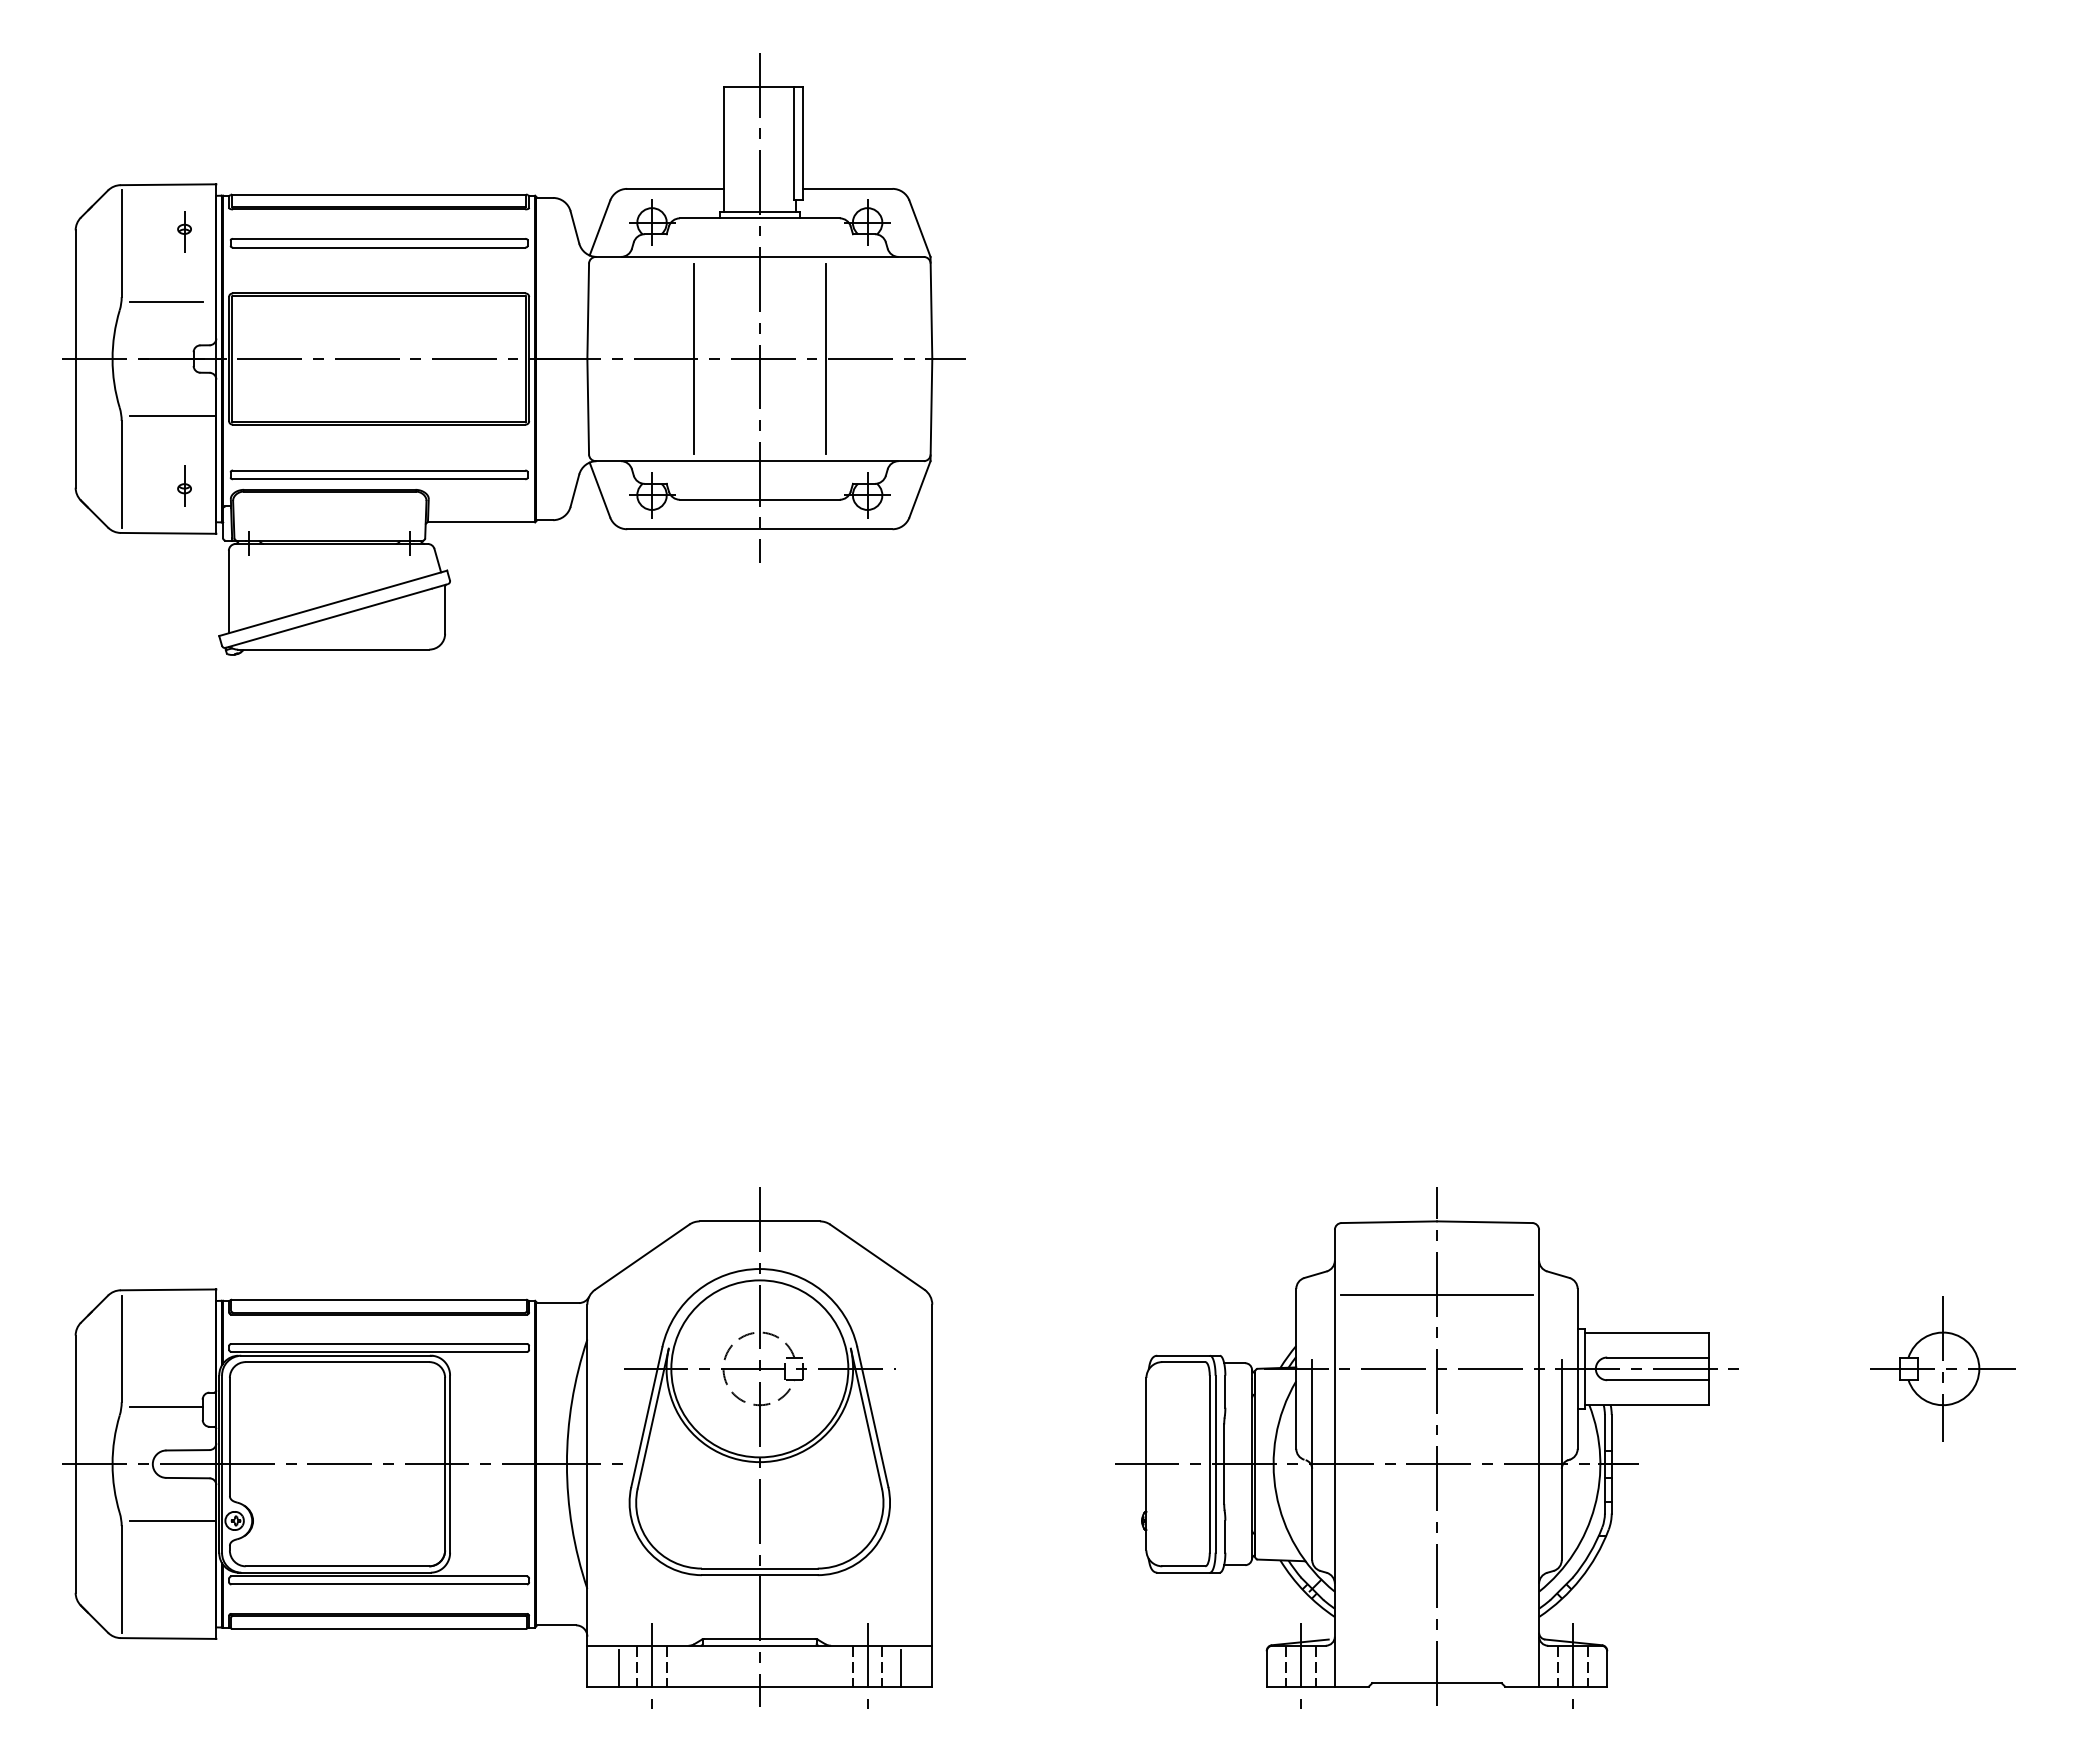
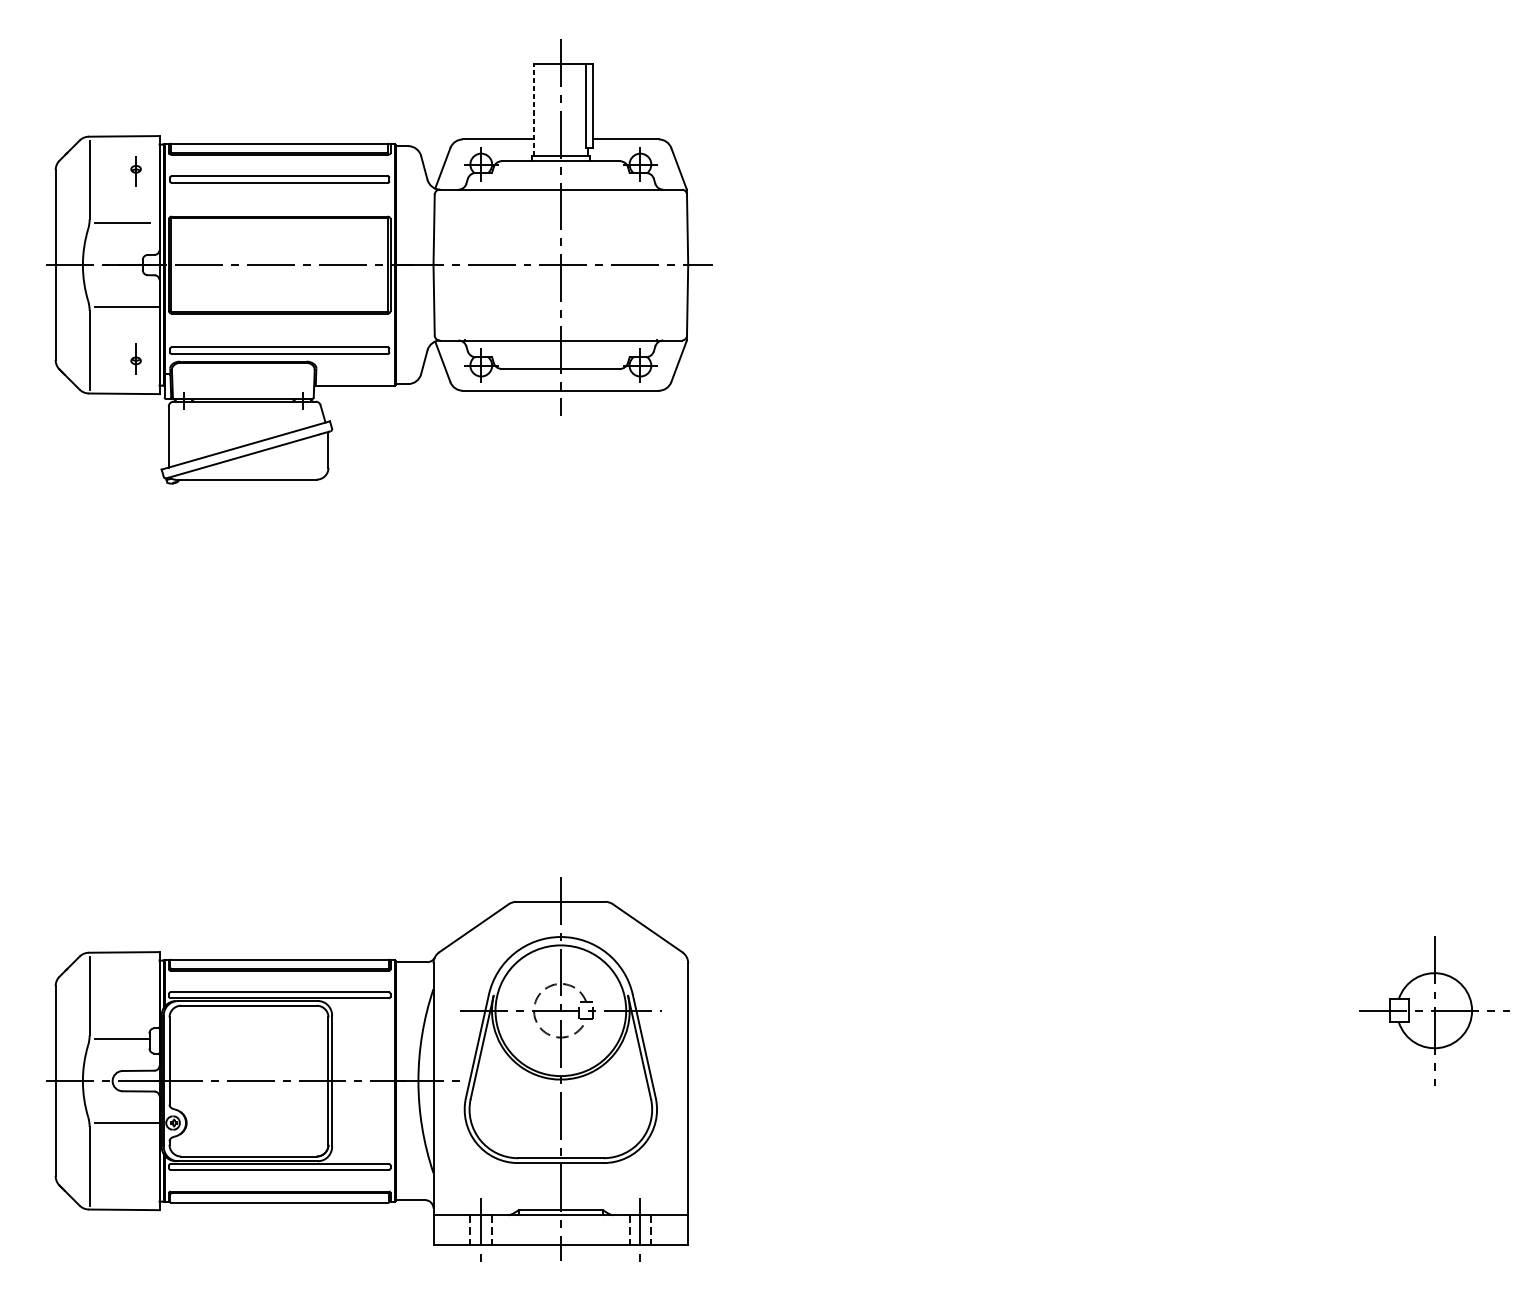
line: (723, 148) -> (534, 109), solid -> dashed
line: (694, 358) -> (512, 264), removed
line: (825, 358) -> (609, 264), removed
part: (1942, 1368) -> (1434, 1010), size x1.4
part: (1426, 1447) -> (1053, 1068), removed
line: (619, 1668) -> (457, 1231), removed
line: (900, 1668) -> (664, 1231), removed

